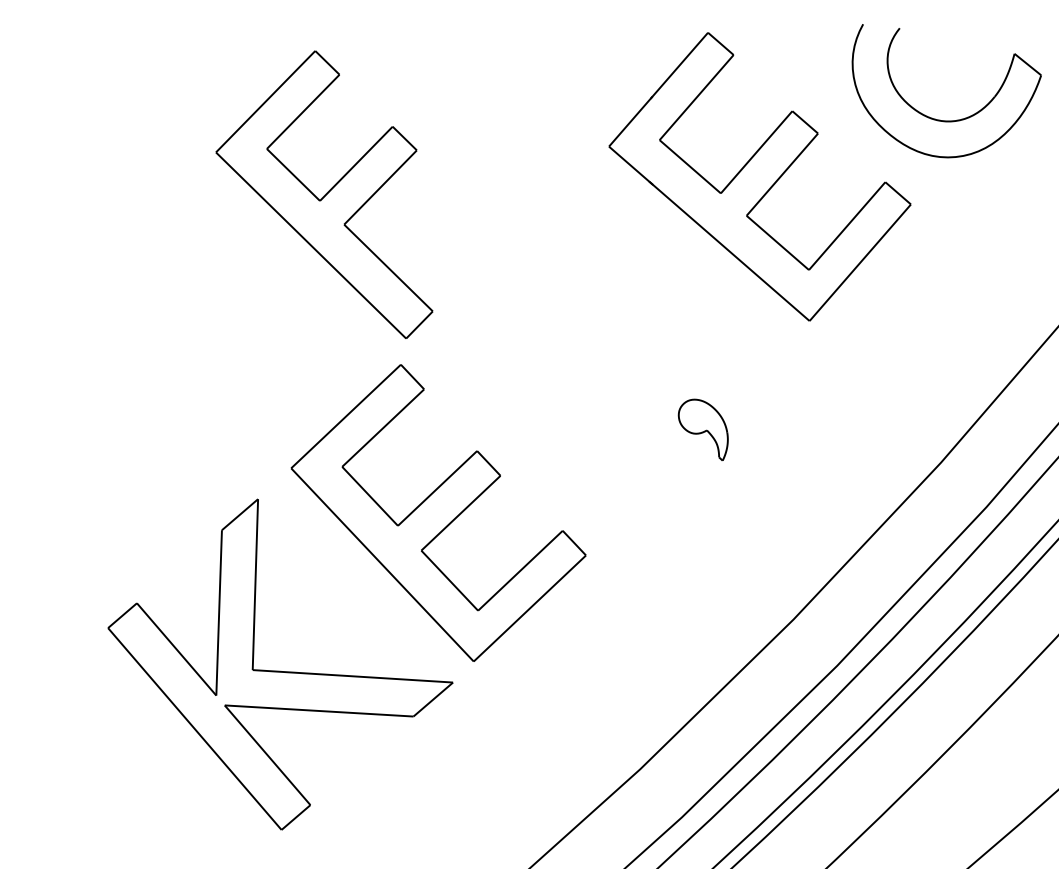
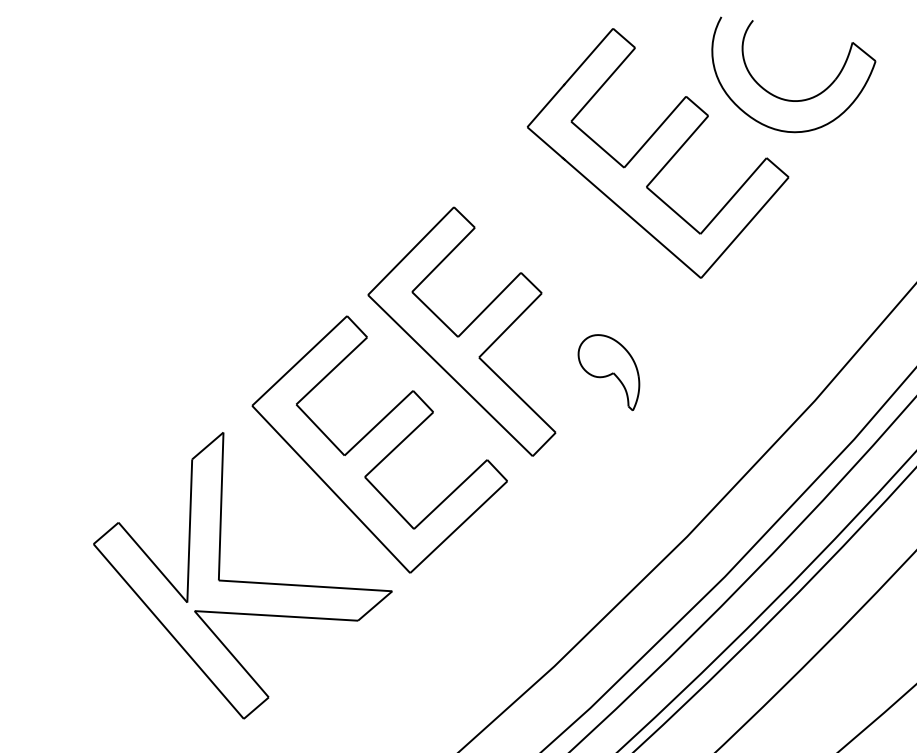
part: (940, 119) -> (788, 99), moved
part: (324, 194) -> (461, 331), moved
part: (703, 429) -> (609, 372), size x1.43

